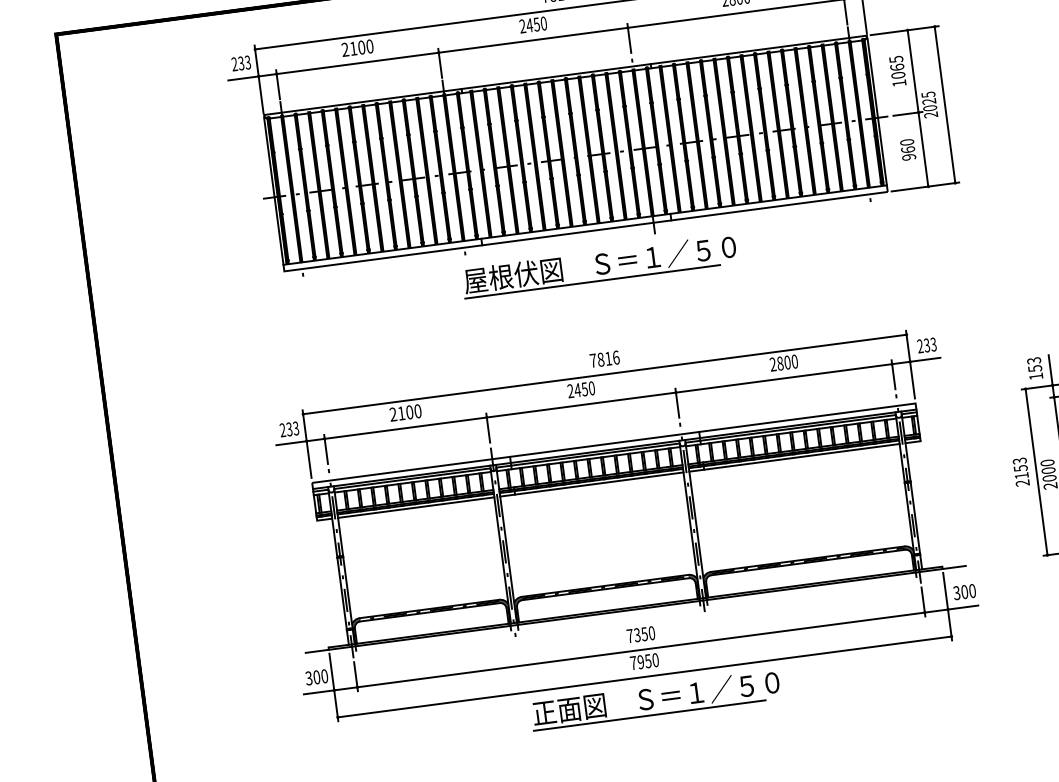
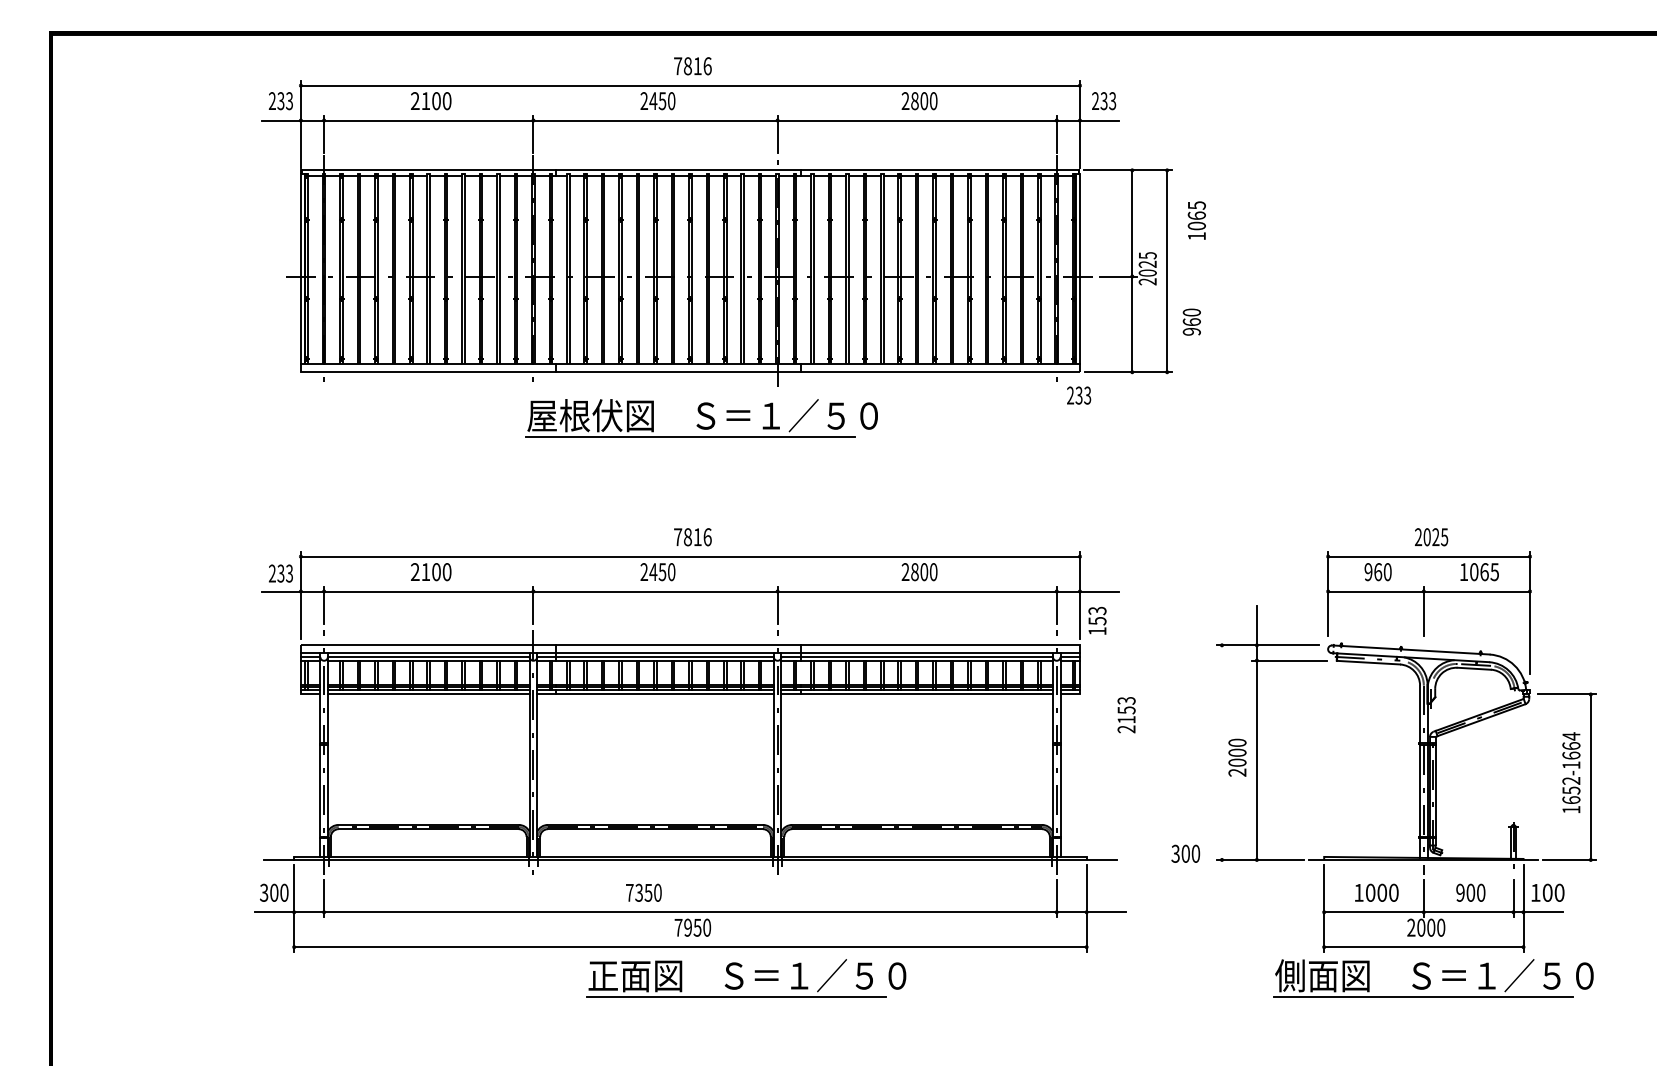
text: (897, 71) -> (1196, 220), moved
text: (907, 149) -> (1191, 321), moved
text: (927, 345) -> (1079, 395), moved
text: (1035, 368) -> (1097, 620), moved
line: (1036, 471) -> (1222, 752), removed
text: (1021, 472) -> (1126, 715), moved
text: (964, 591) -> (1185, 853), moved
text: (640, 634) -> (643, 892), moved
part: (655, 700) -> (746, 978), moved

